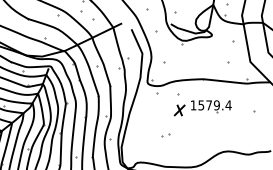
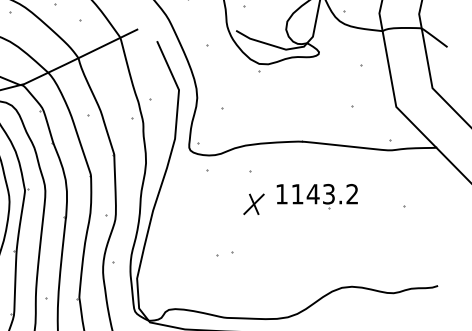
text: (214, 105) -> (324, 194), 1579.4 -> 1143.2

